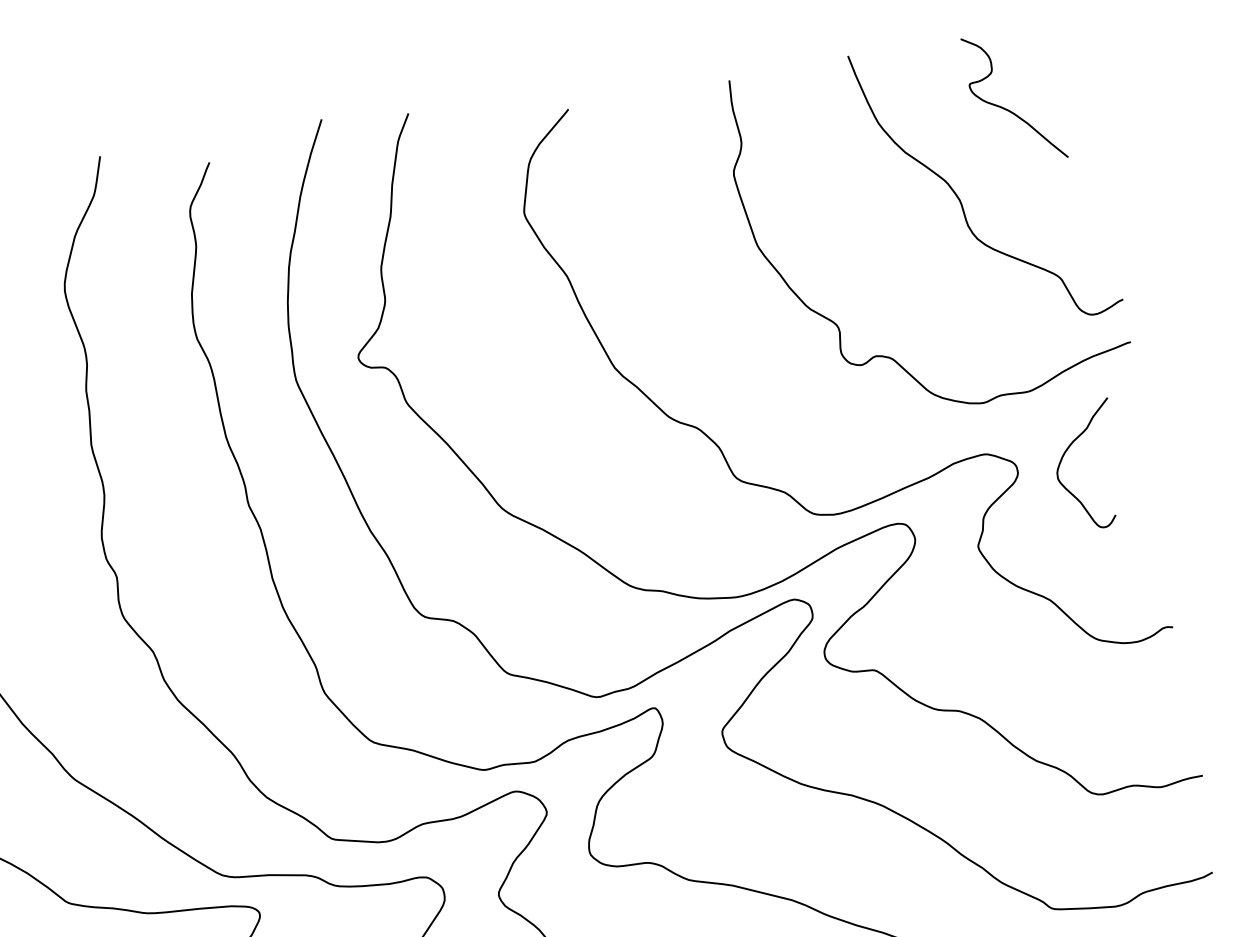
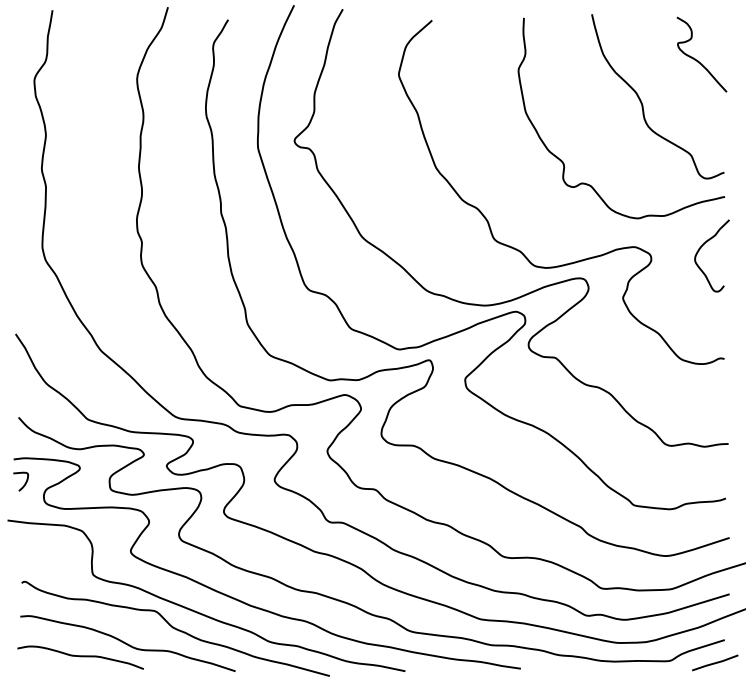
curve: (1010, 109) -> (698, 60), moved
curve: (1066, 455) -> (701, 248), moved

